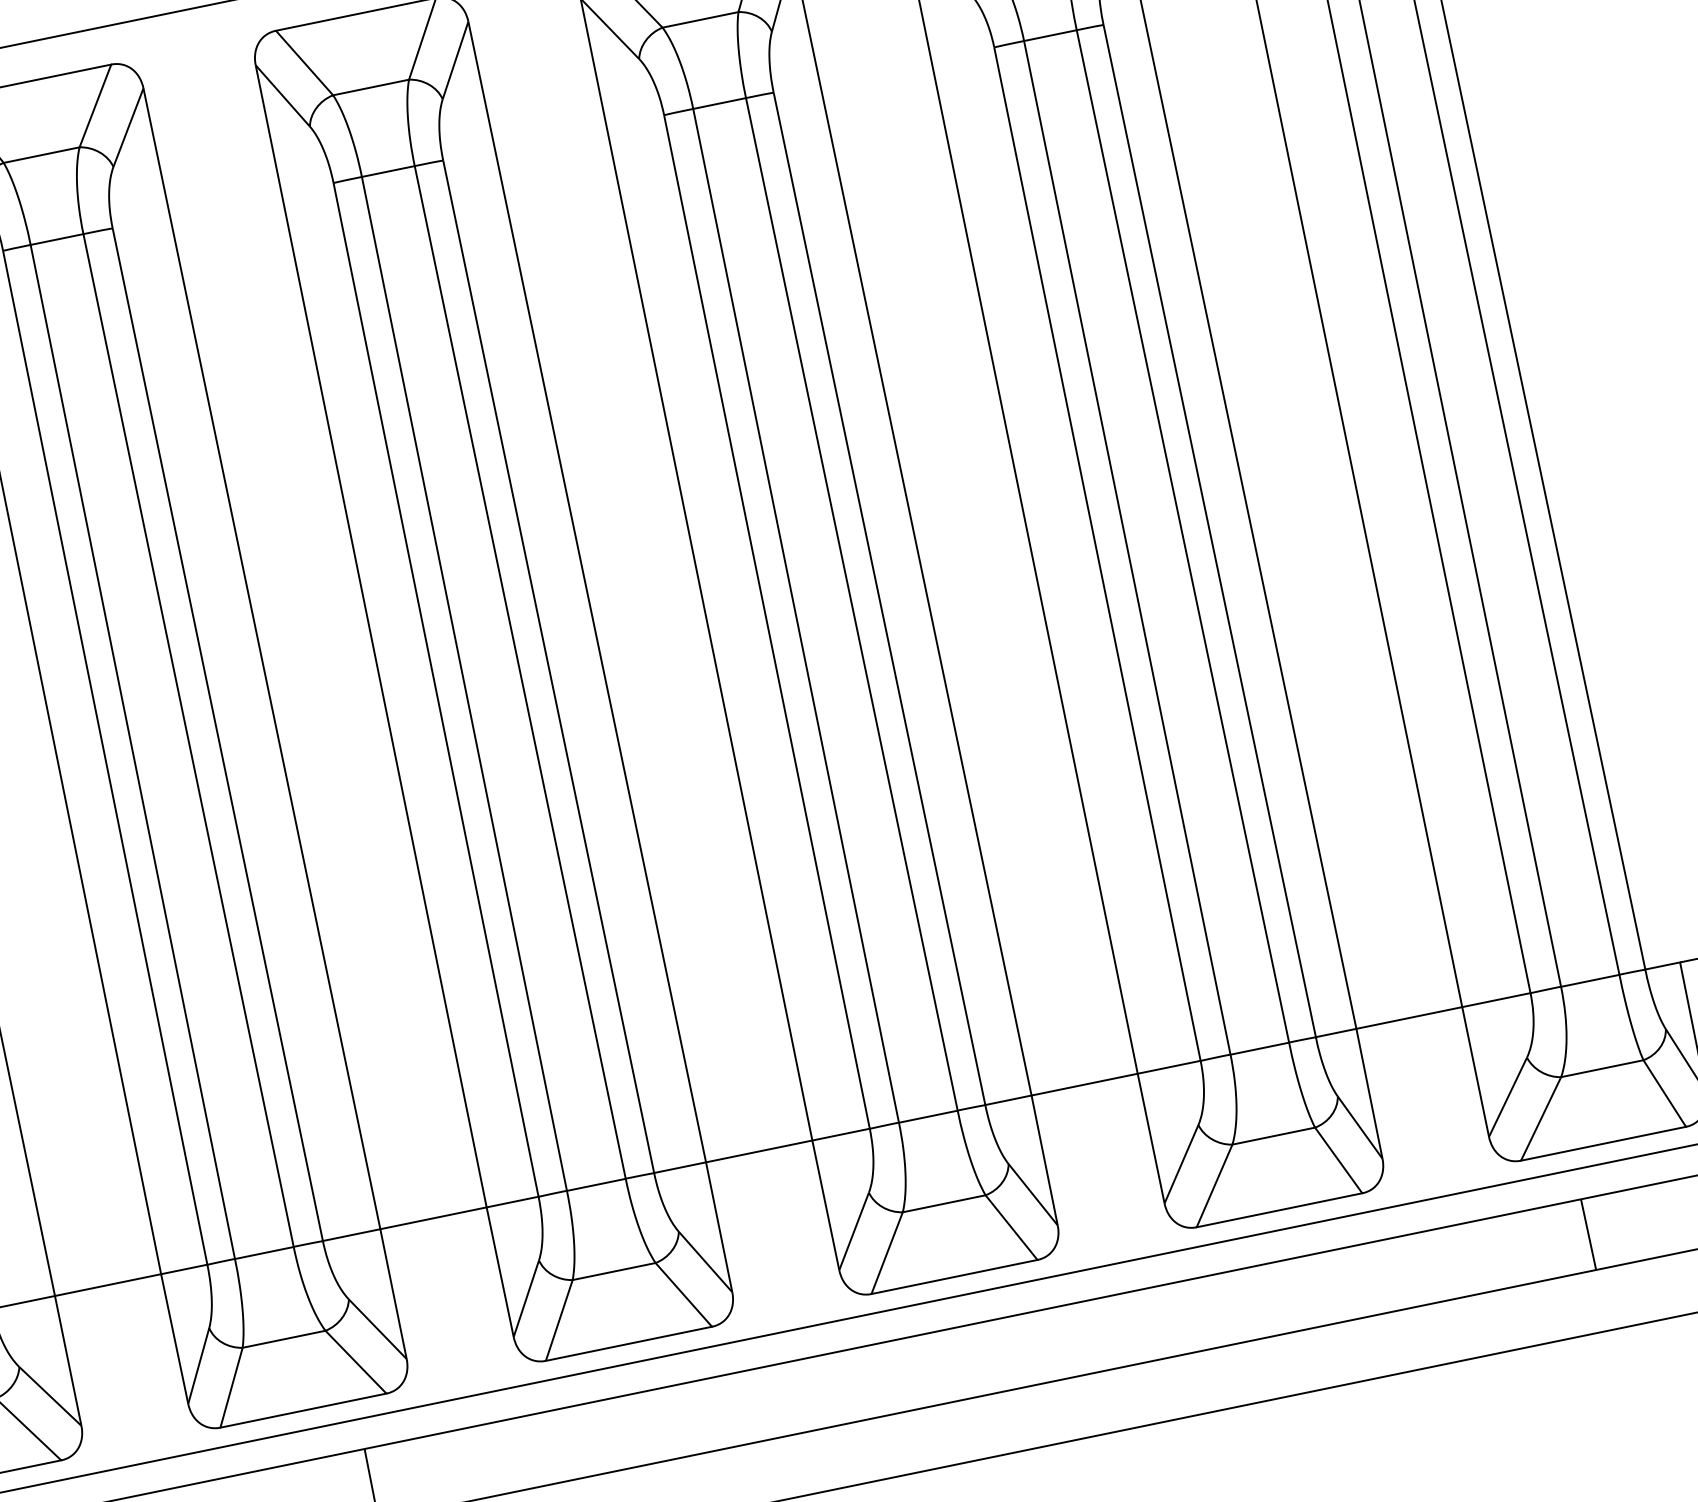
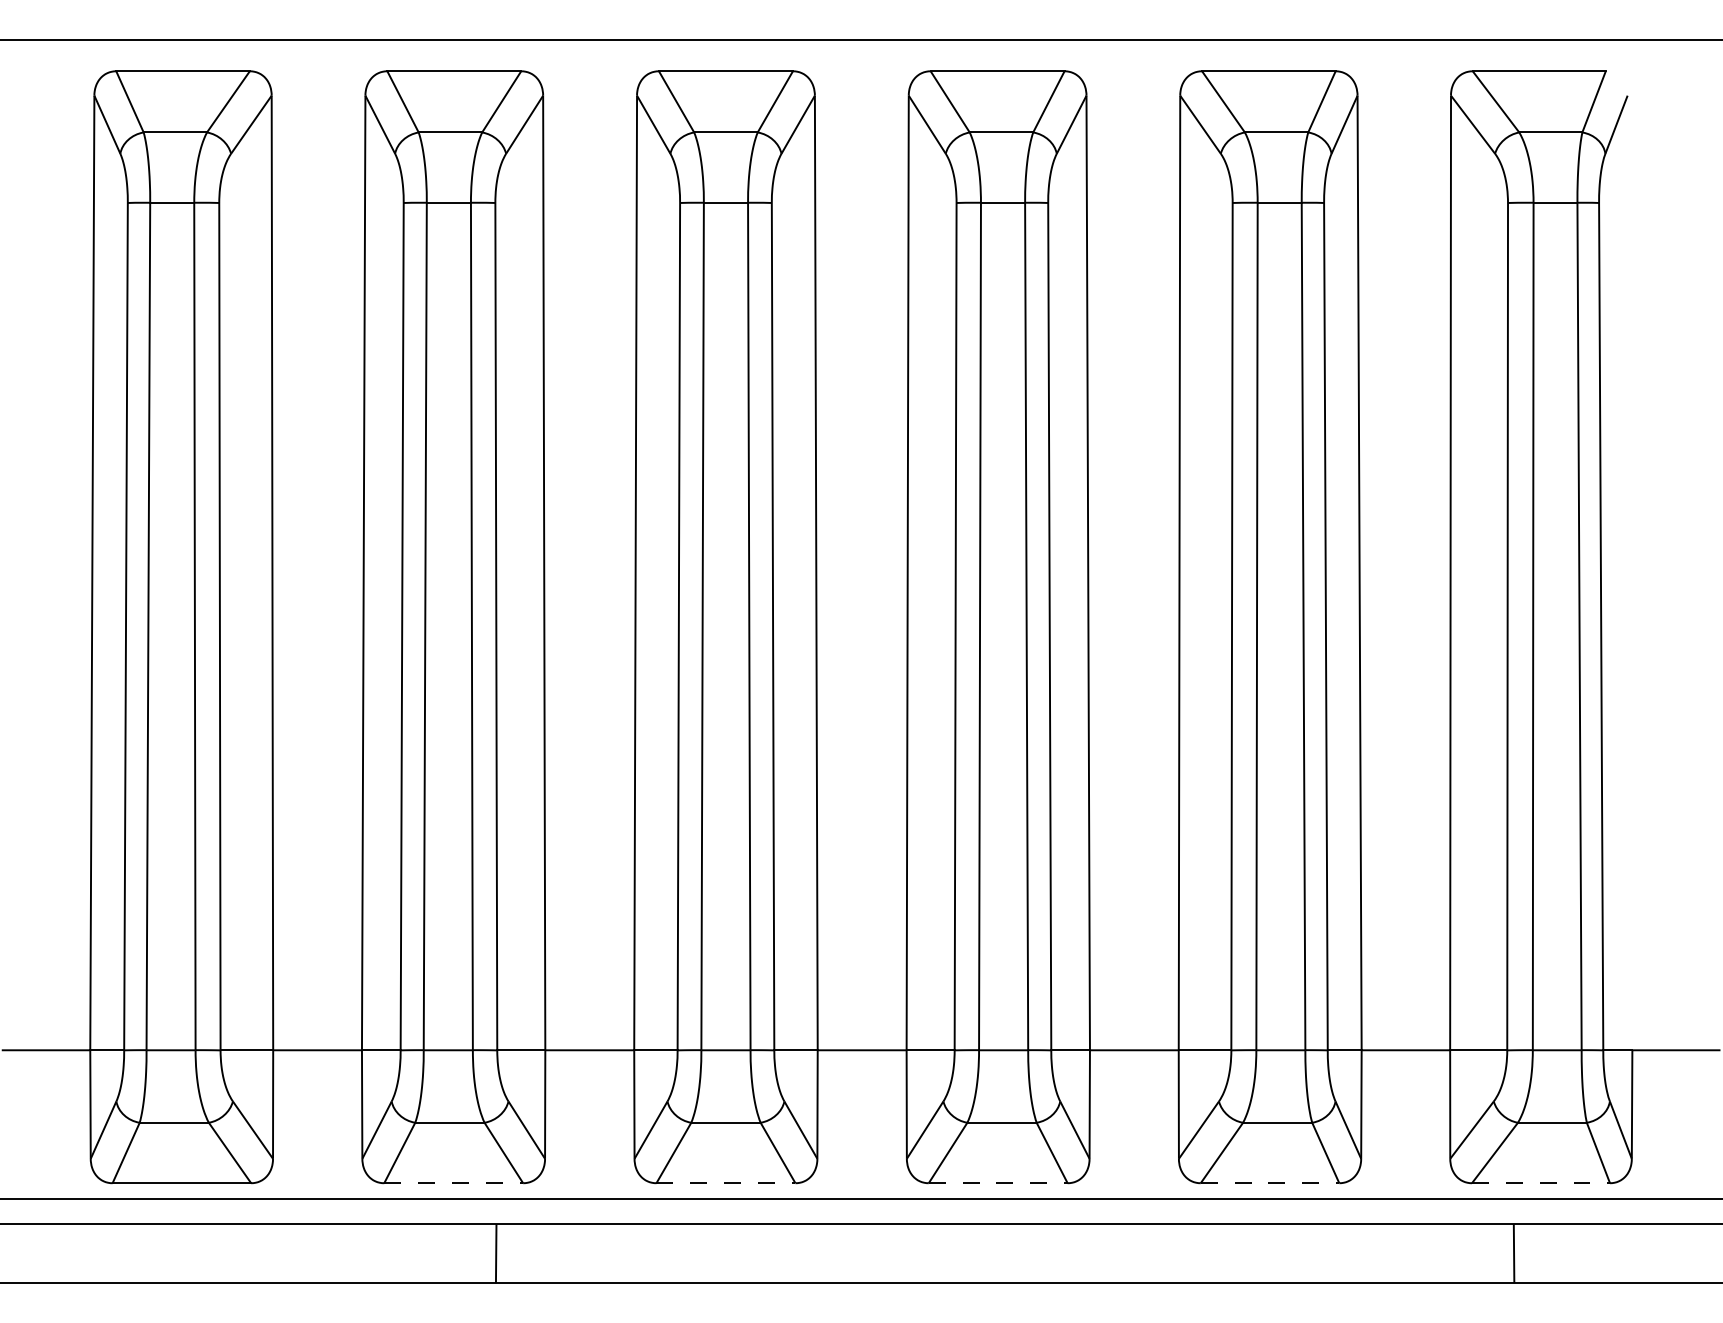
line: (1604, 1144) -> (1541, 1183), solid -> dashed
line: (1280, 1210) -> (1270, 1183), solid -> dashed
line: (954, 1277) -> (998, 1183), solid -> dashed
line: (629, 1344) -> (726, 1183), solid -> dashed
line: (304, 1410) -> (454, 1183), solid -> dashed

